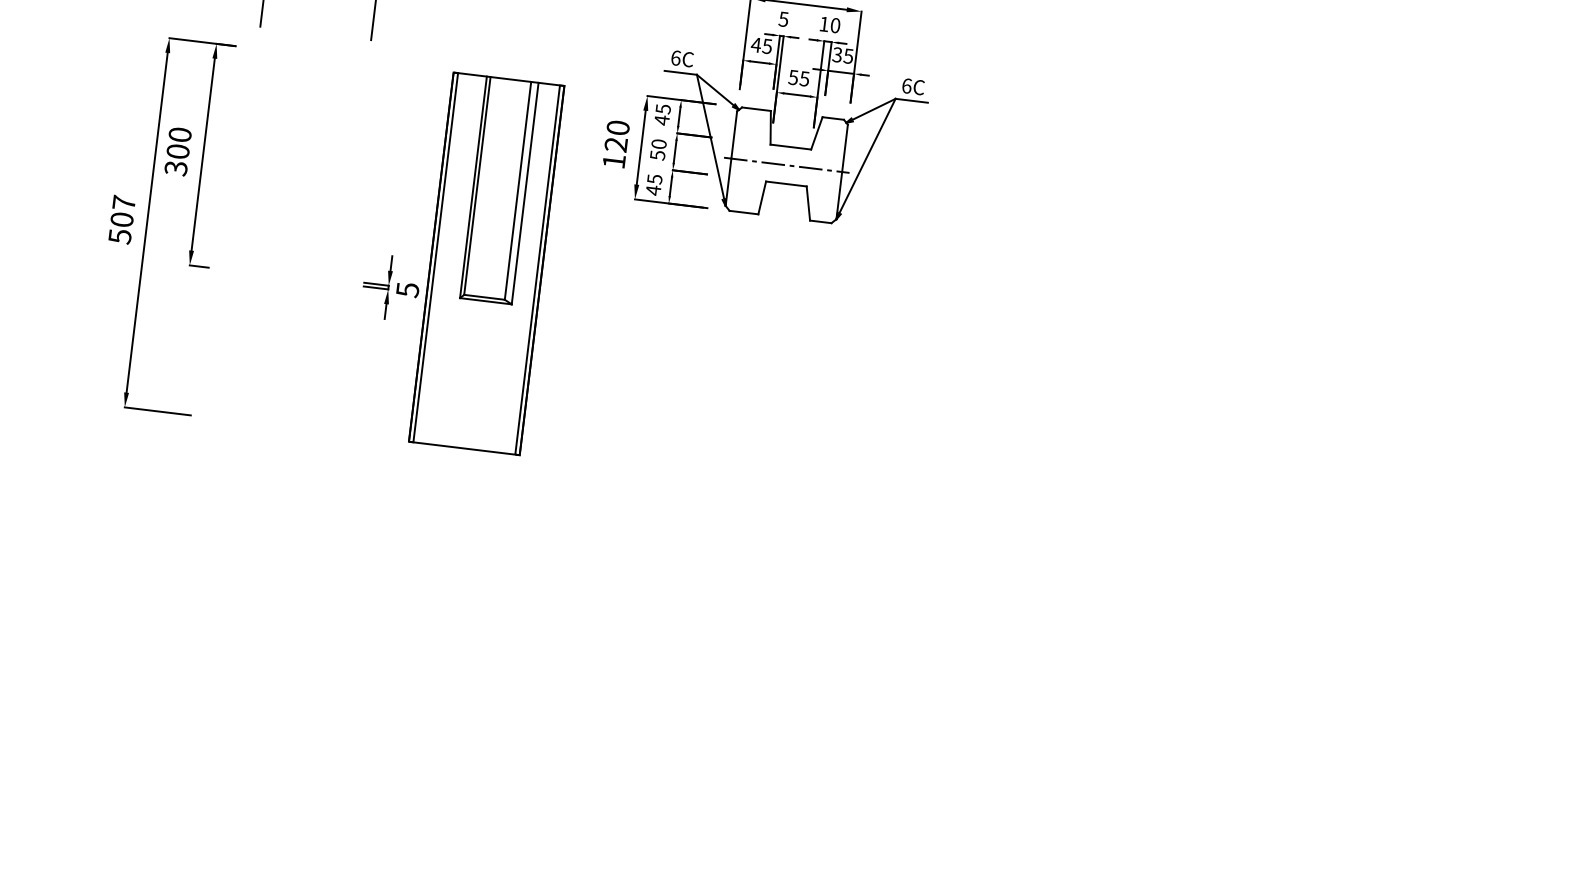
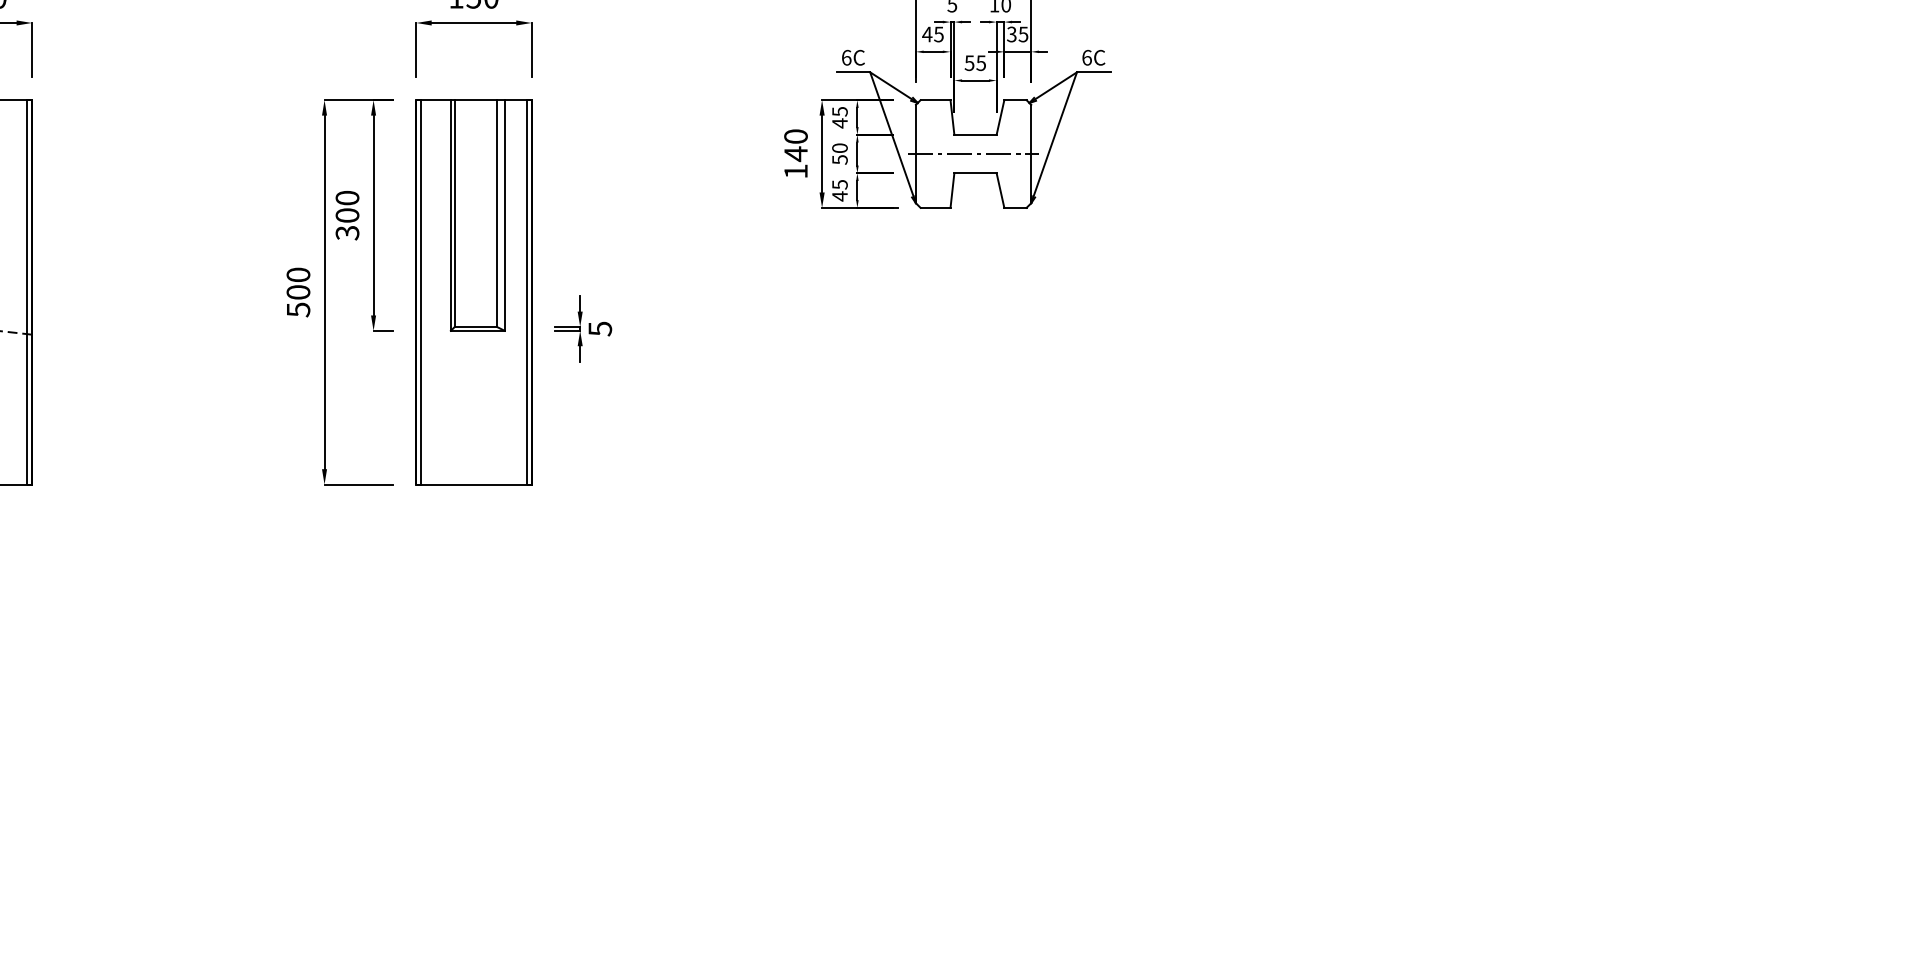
text: (615, 145) -> (795, 154), 120 -> 140
text: (124, 202) -> (298, 274), 507 -> 500
part: (486, 263) -> (473, 292), moved

